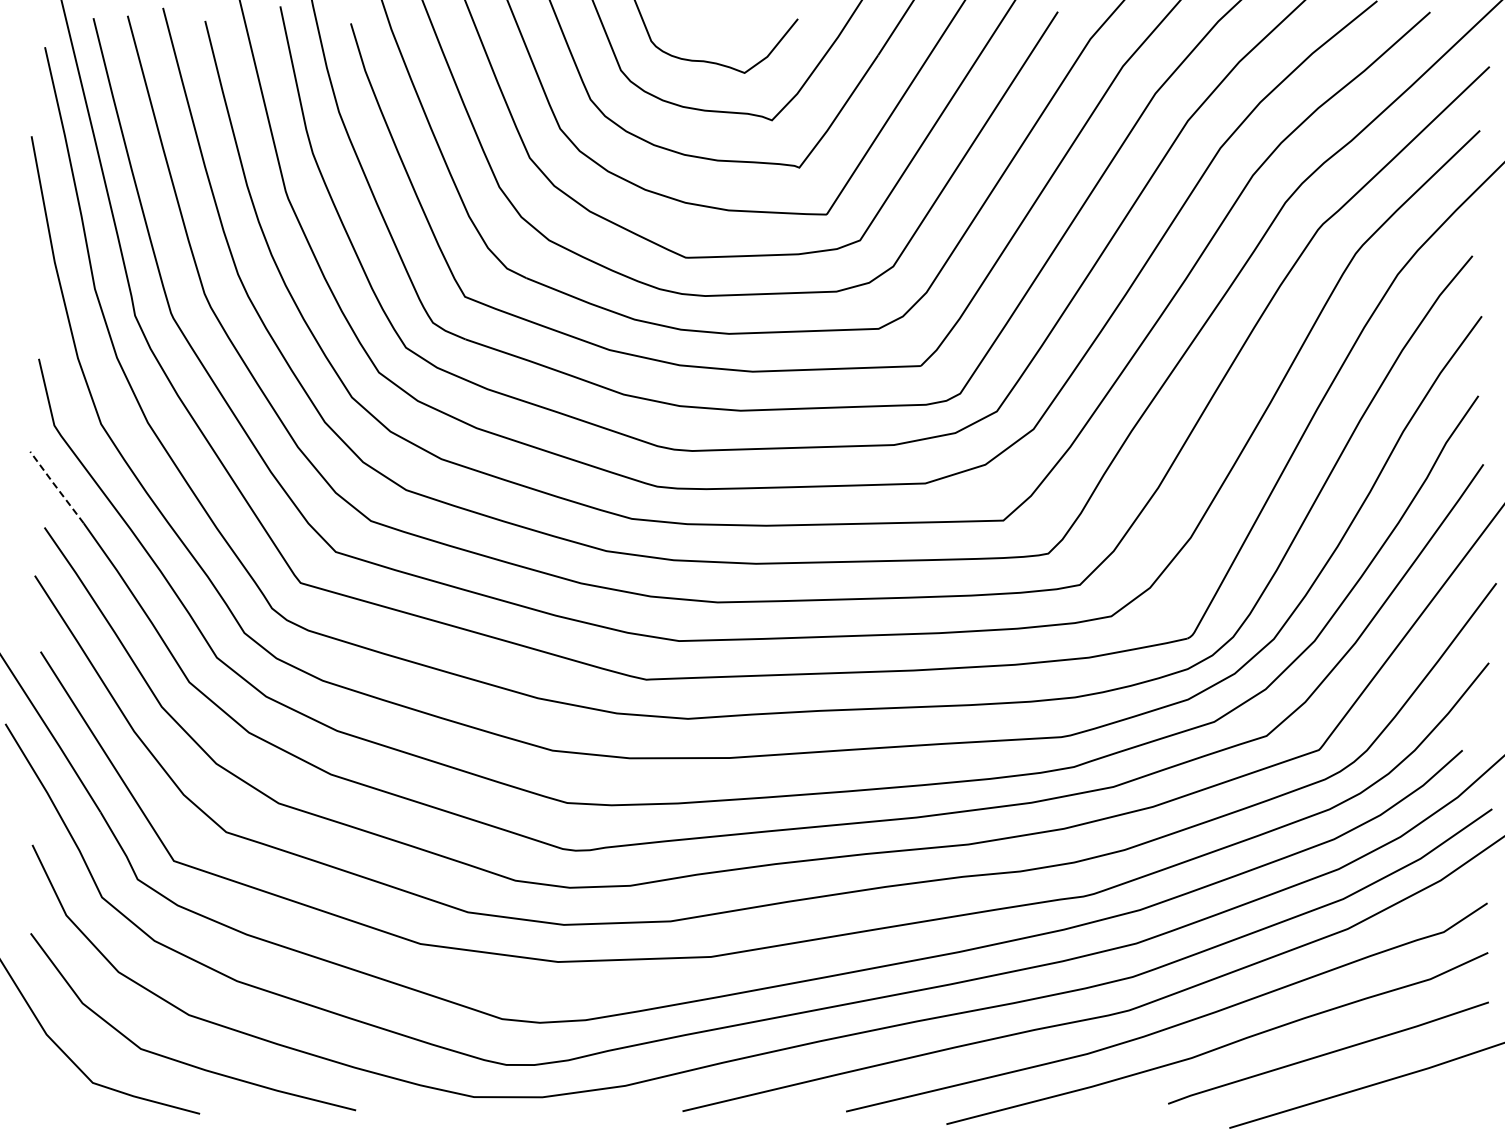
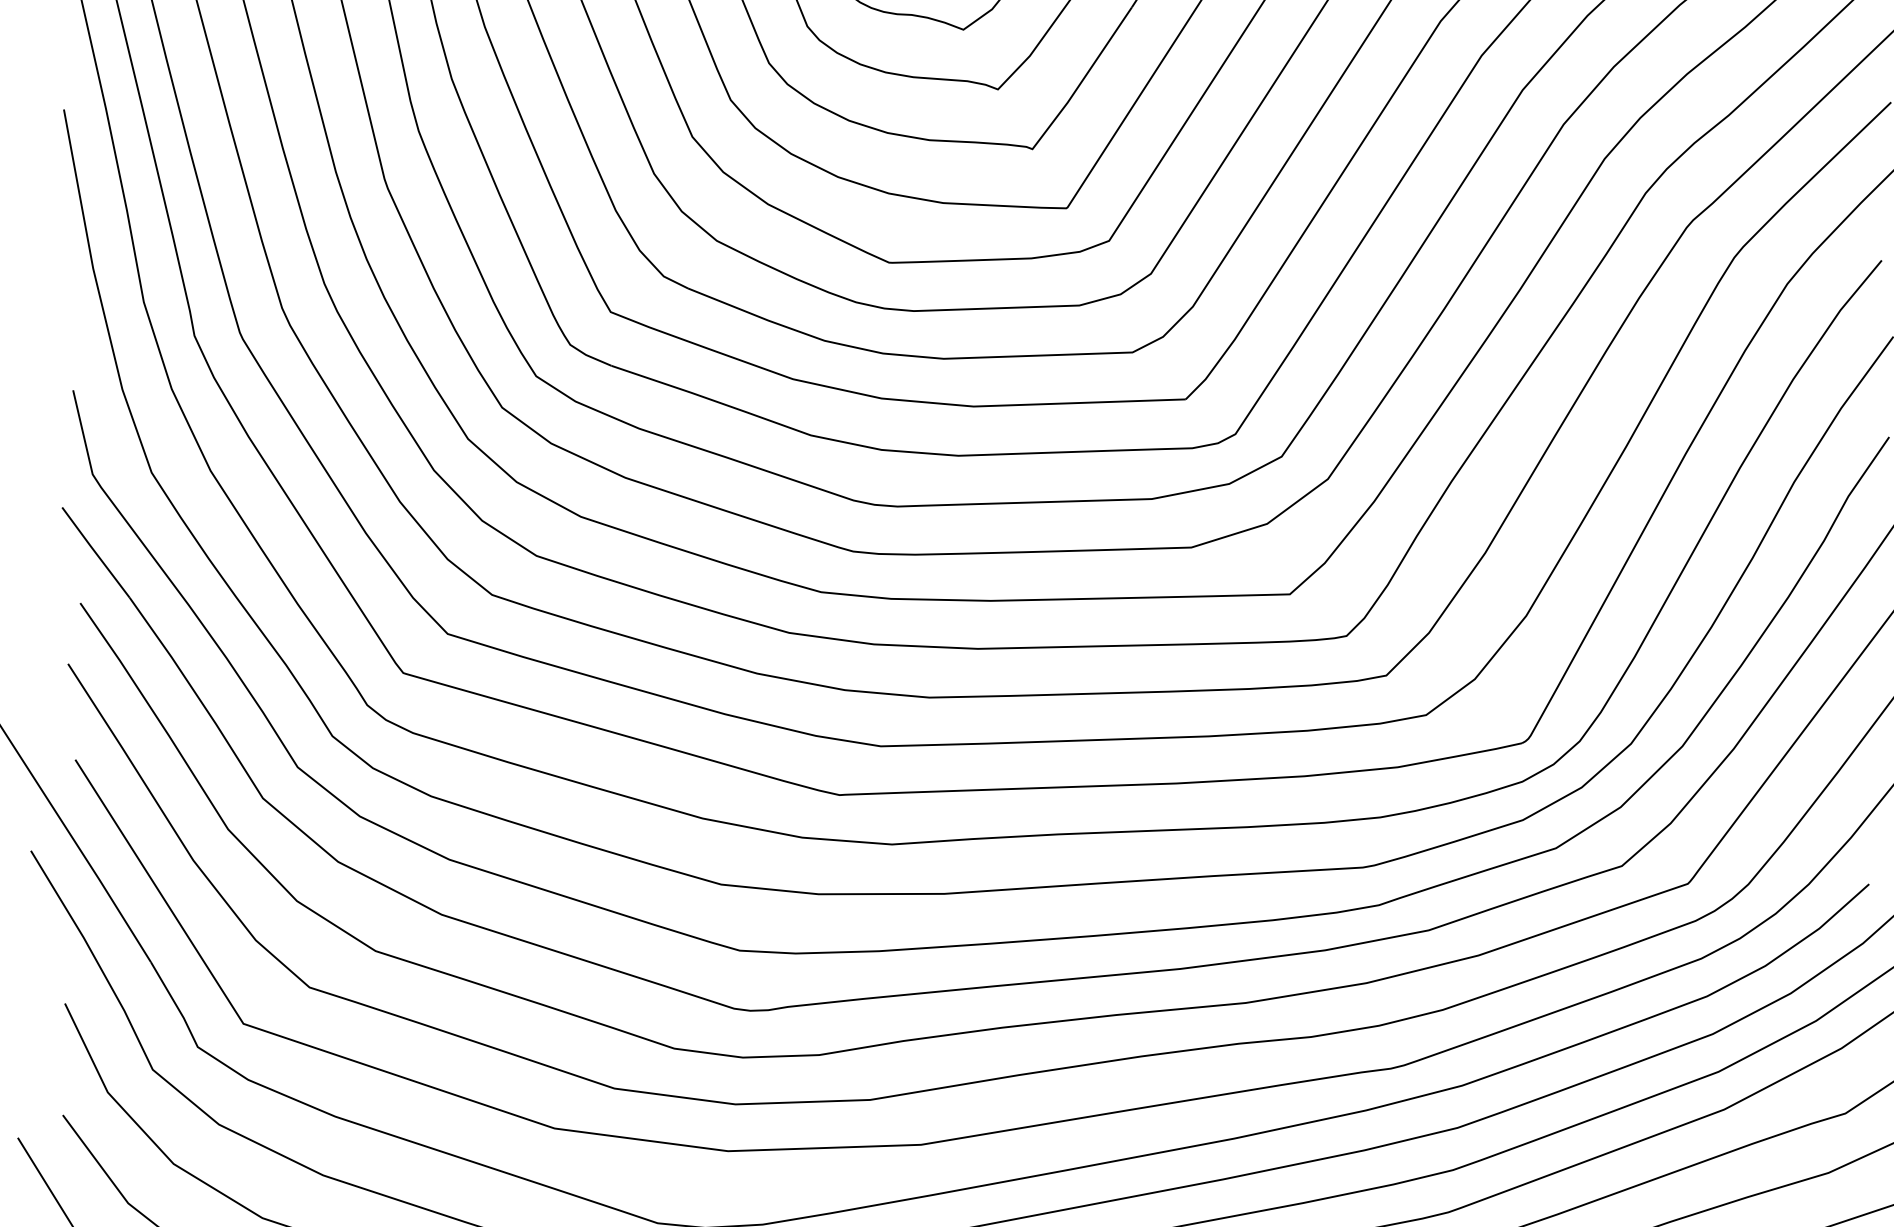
line: (56, 486) -> (95, 551), dashed -> solid

